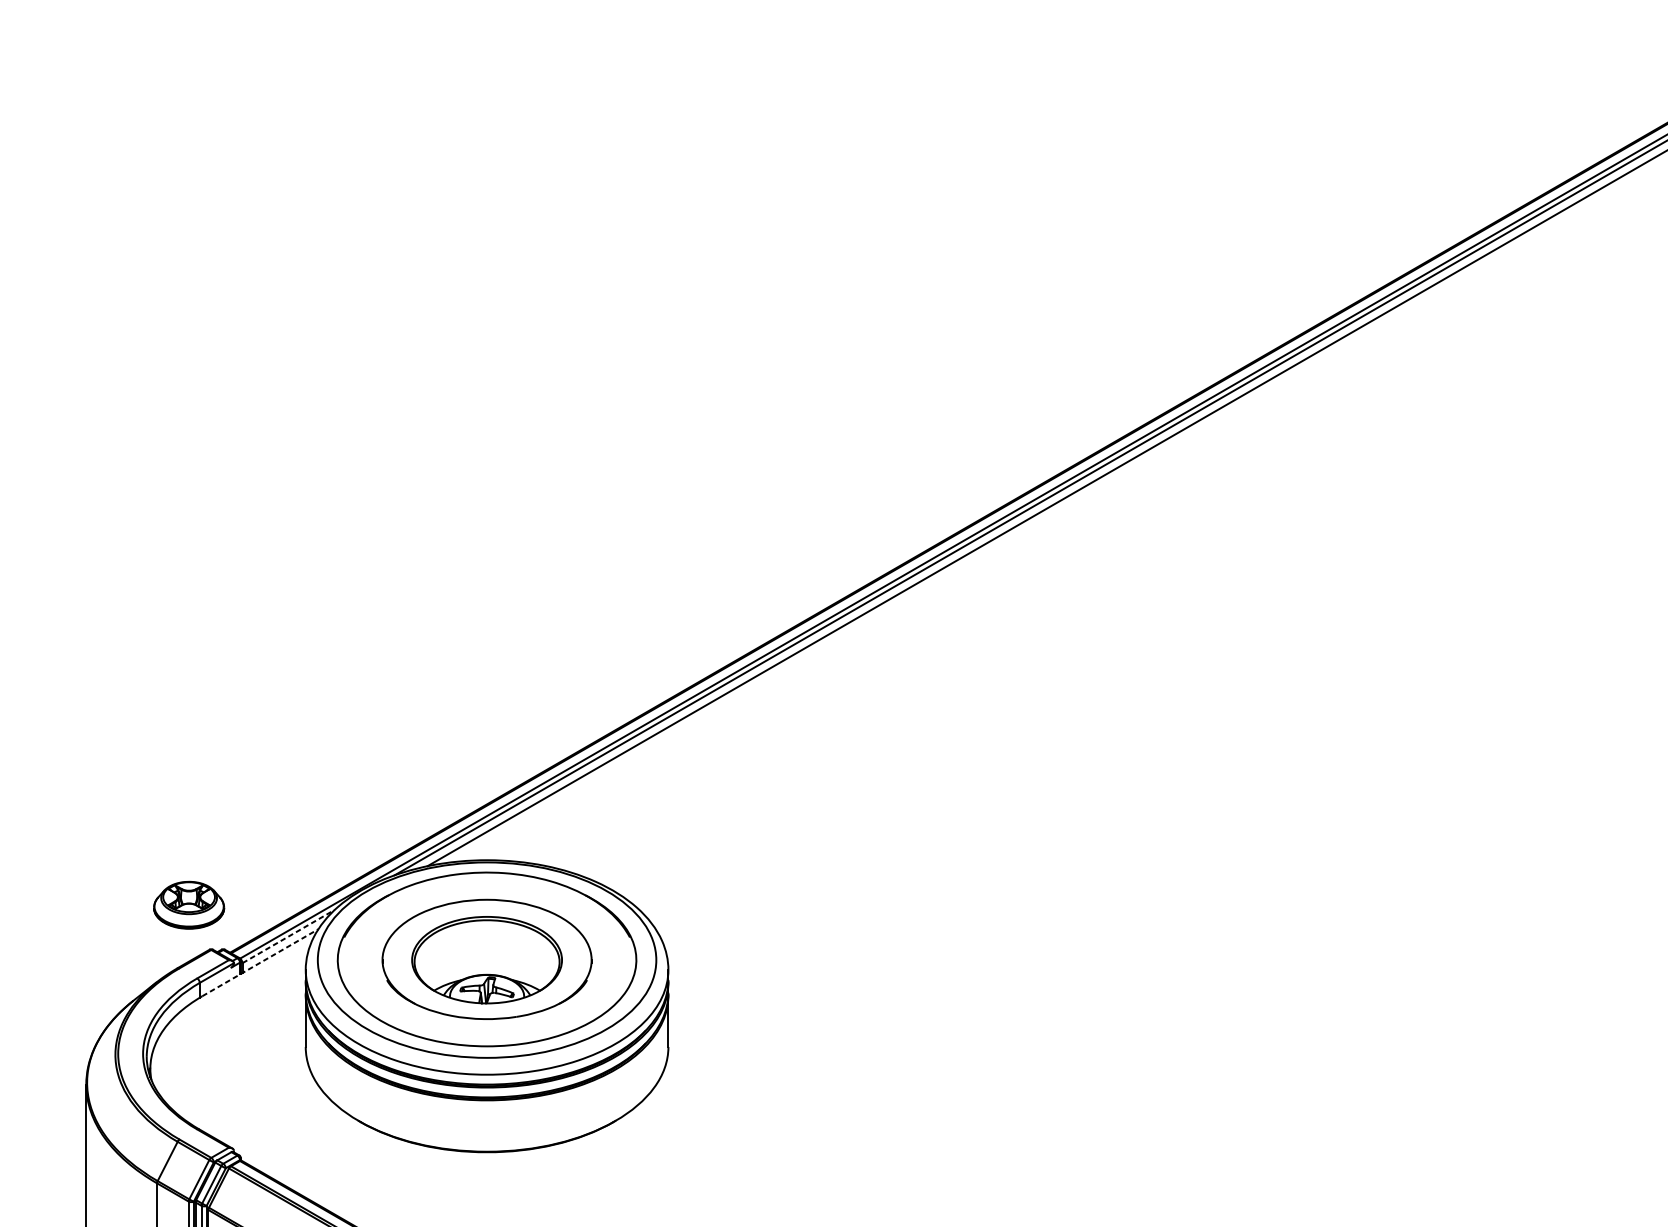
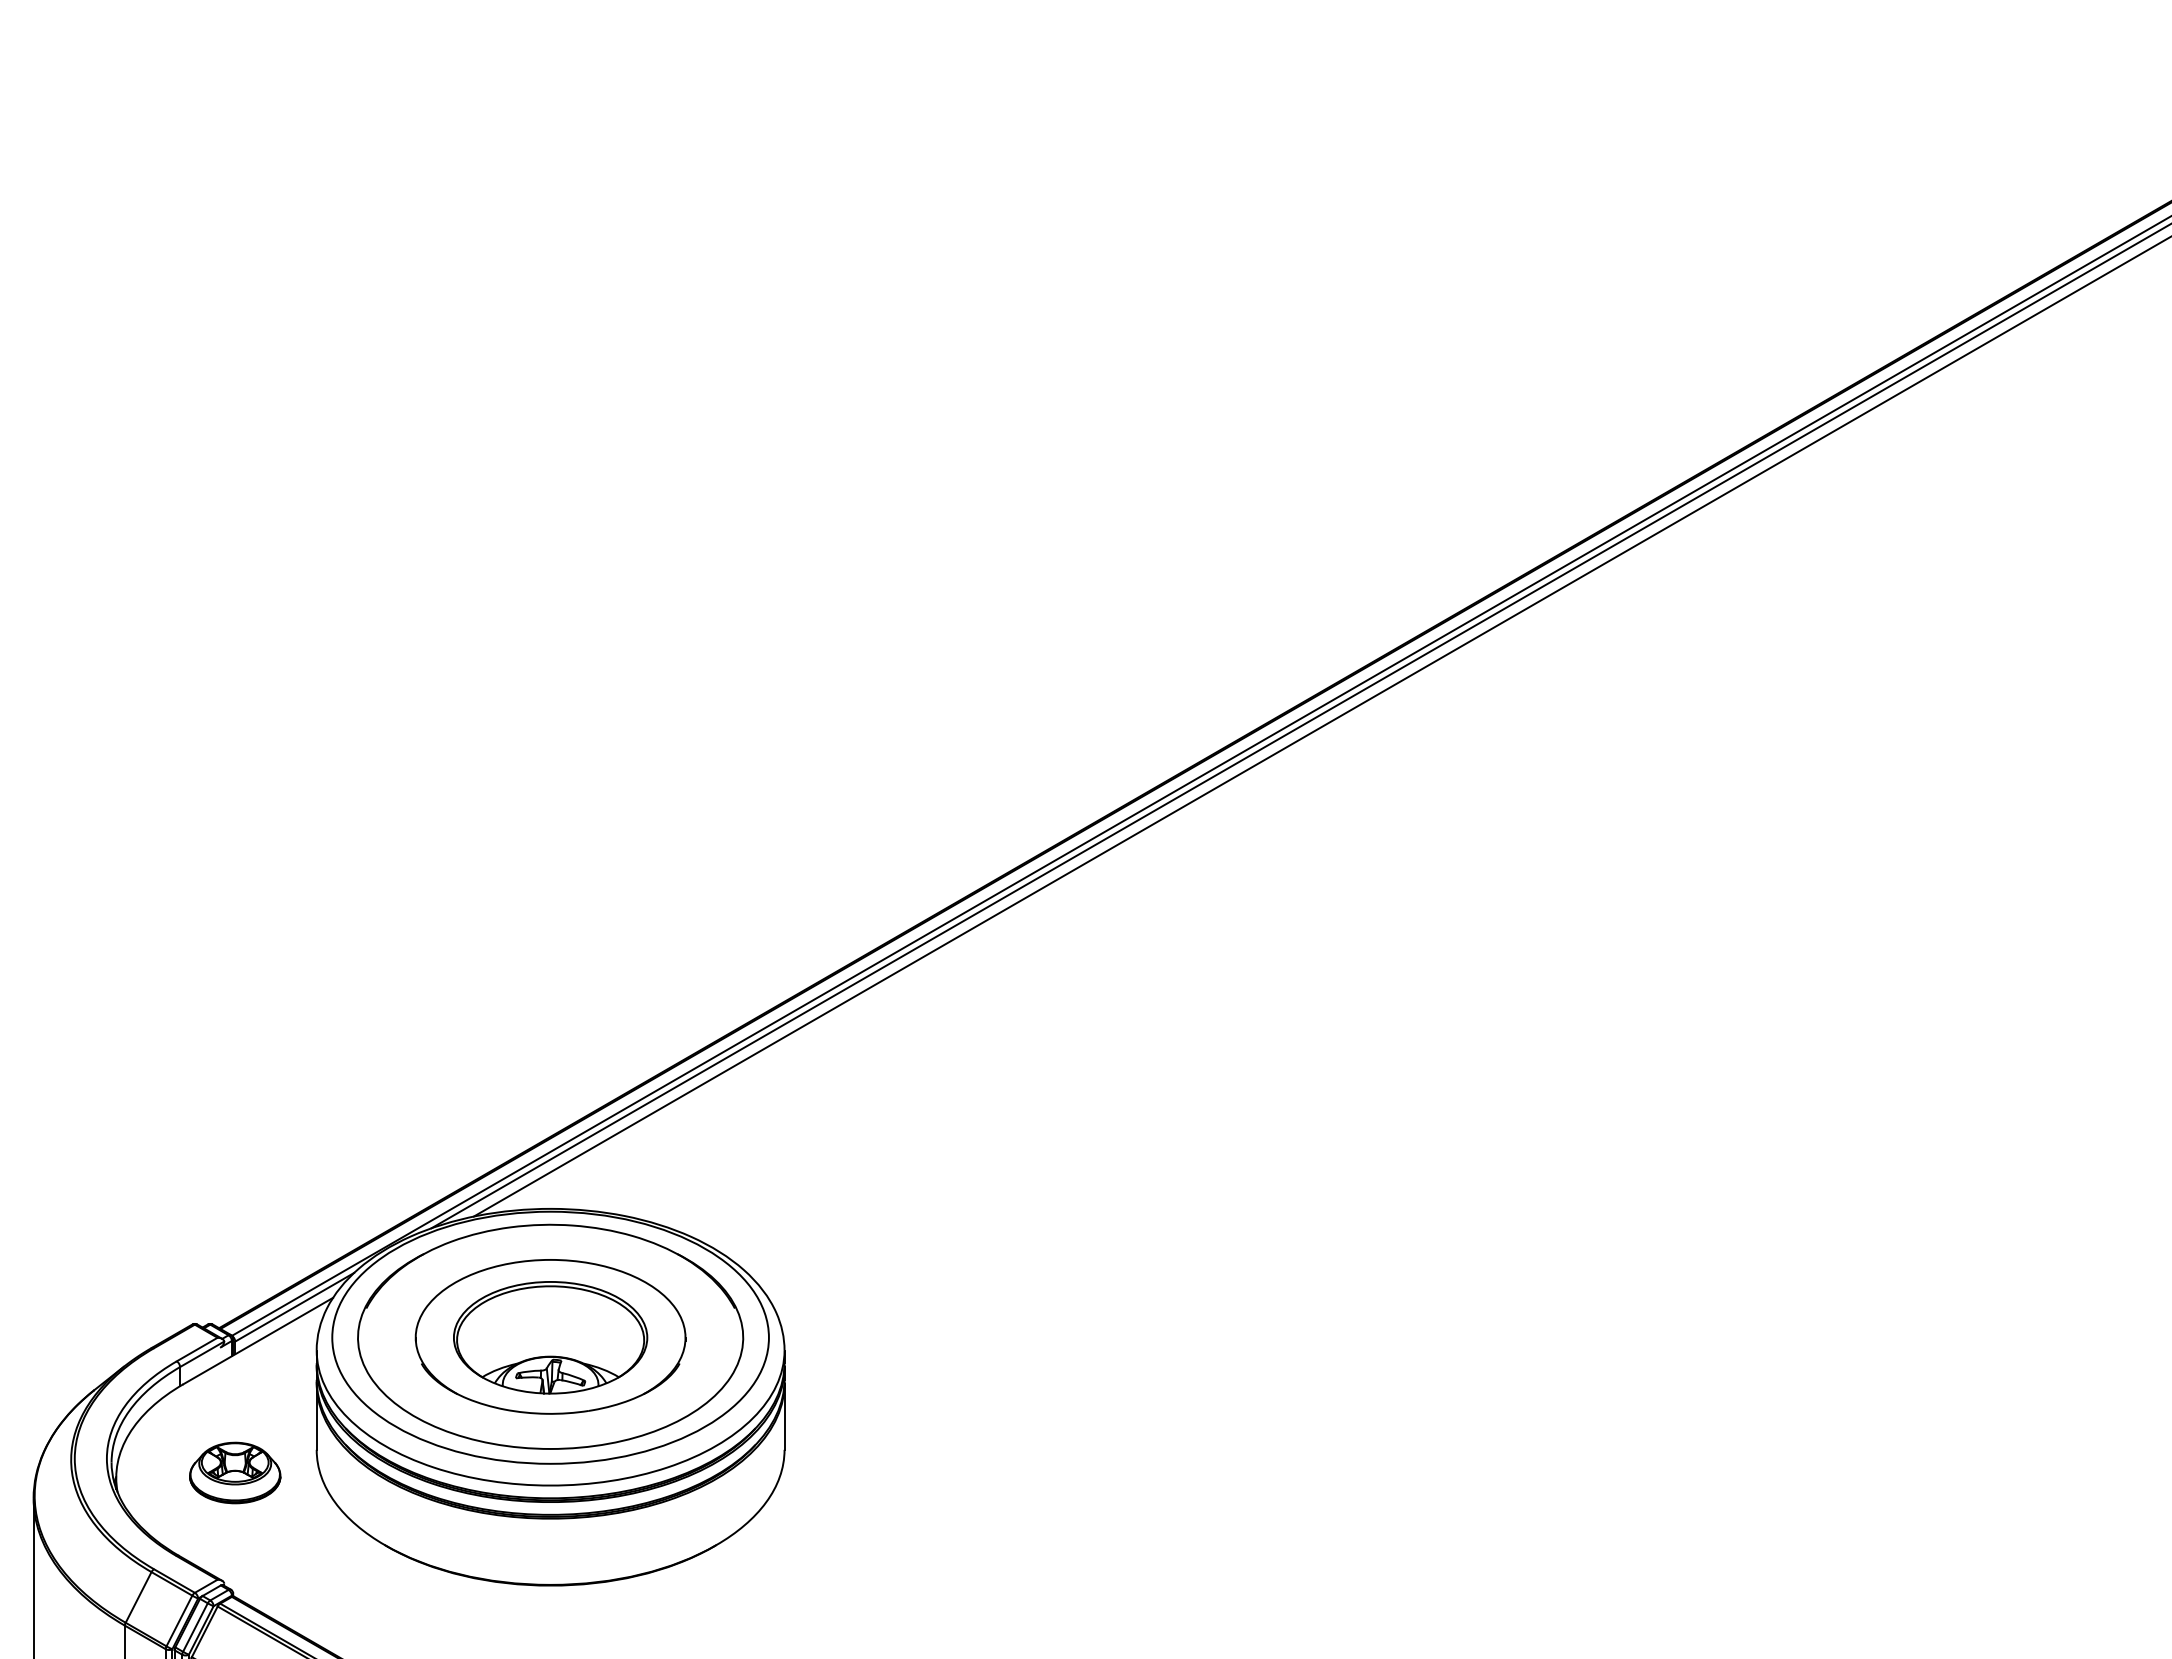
part: (189, 904) -> (235, 1472), moved
line: (288, 936) -> (294, 1307), dashed -> solid
line: (260, 962) -> (258, 1340), dashed -> solid

